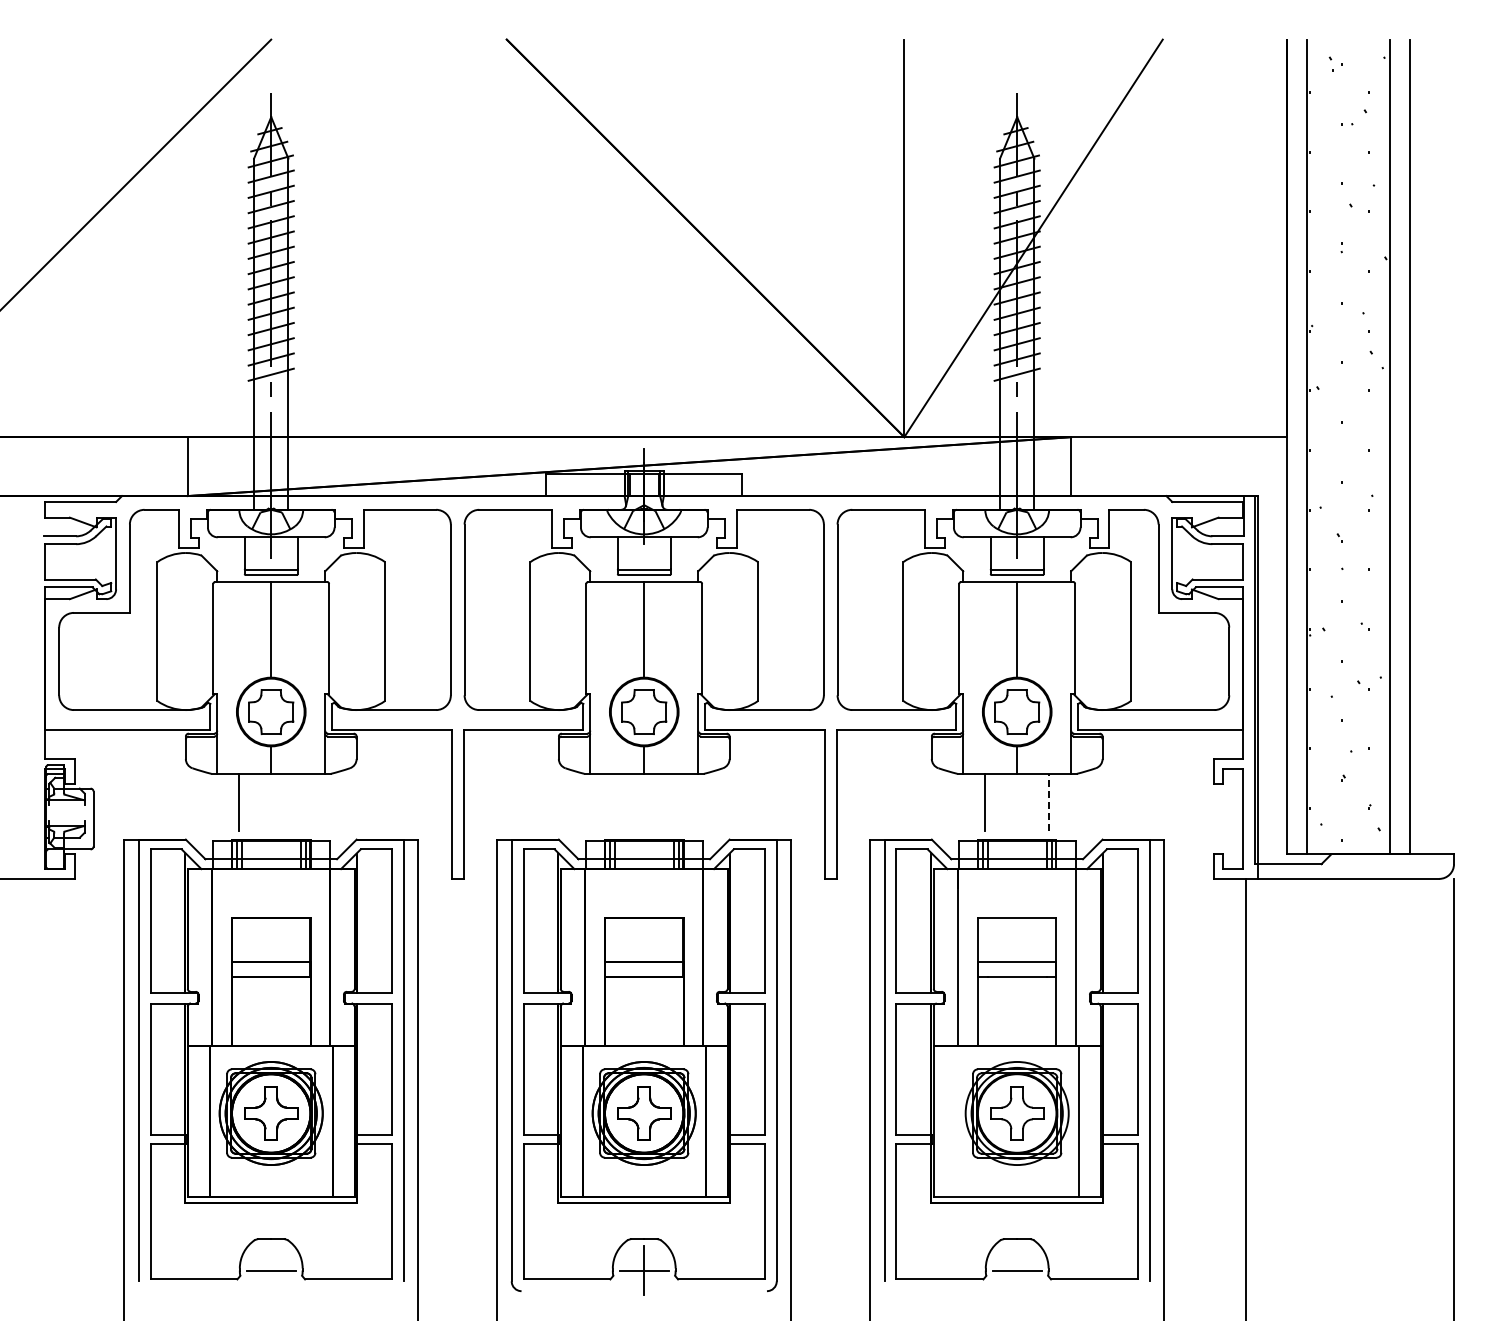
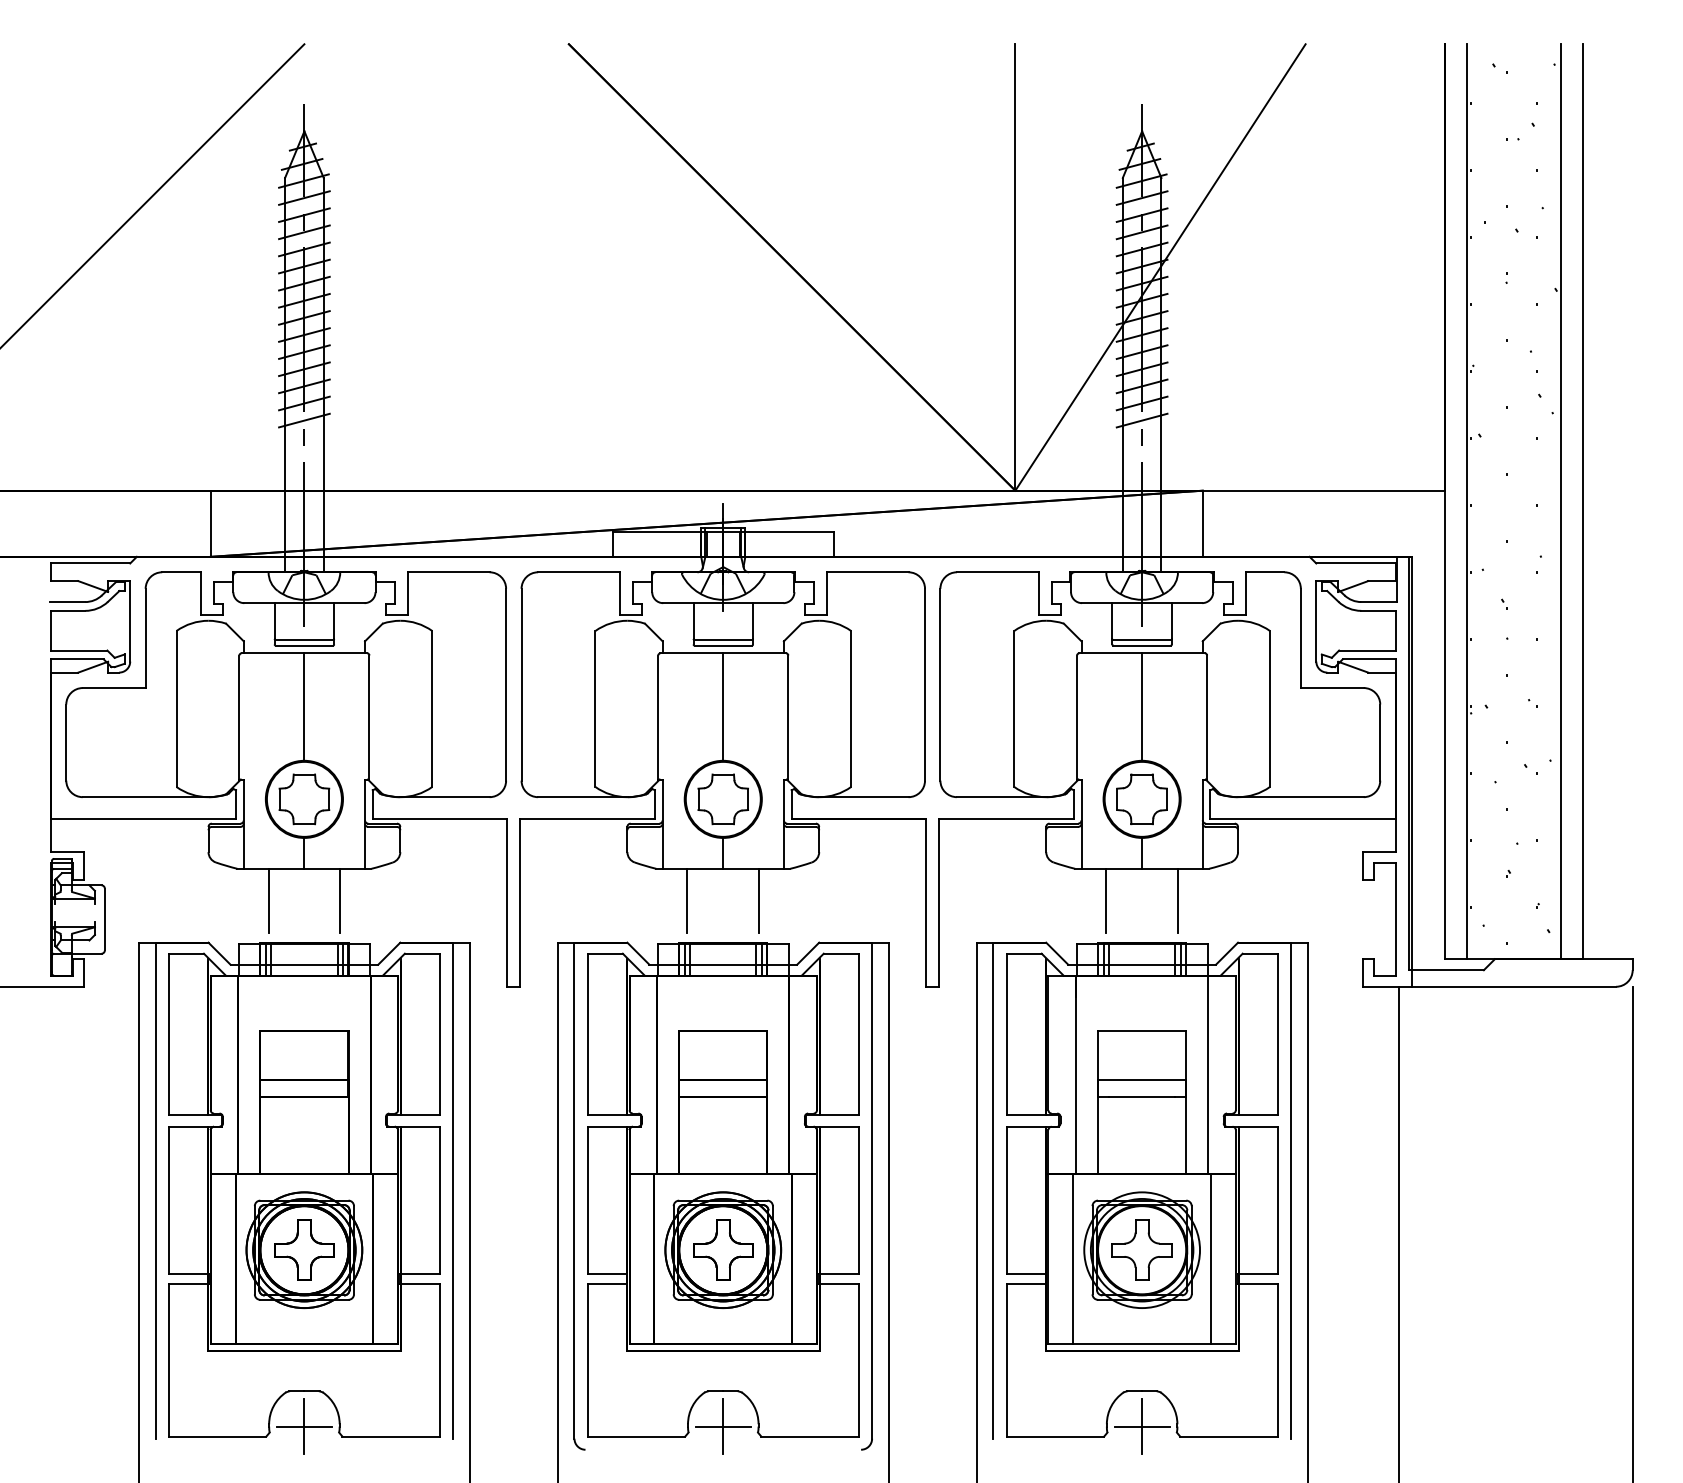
line: (303, 802) -> (340, 900), added
line: (612, 802) -> (687, 900), added
line: (676, 802) -> (759, 900), added
line: (1049, 802) -> (1178, 900), dashed -> solid
line: (955, 1120) -> (1072, 1258), added
line: (271, 1270) -> (304, 1426), added
line: (1017, 1270) -> (1142, 1426), added

